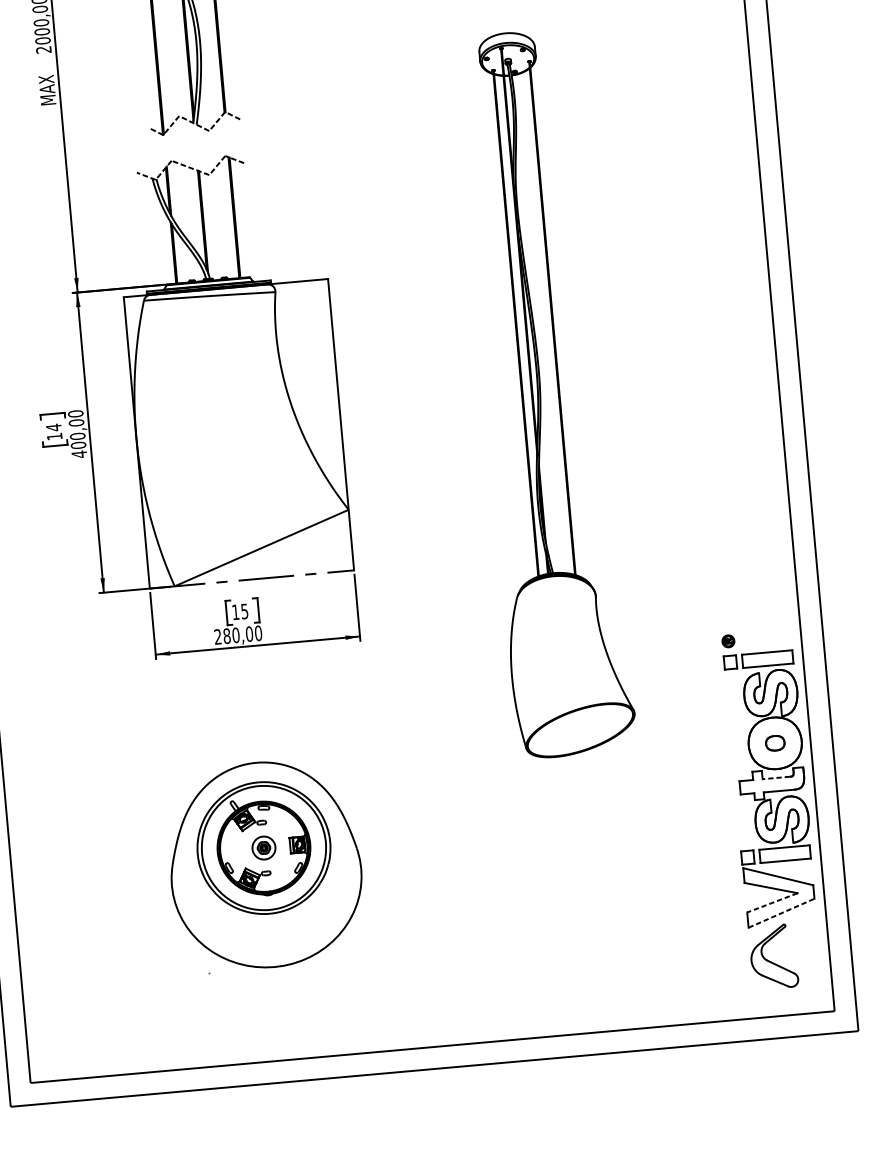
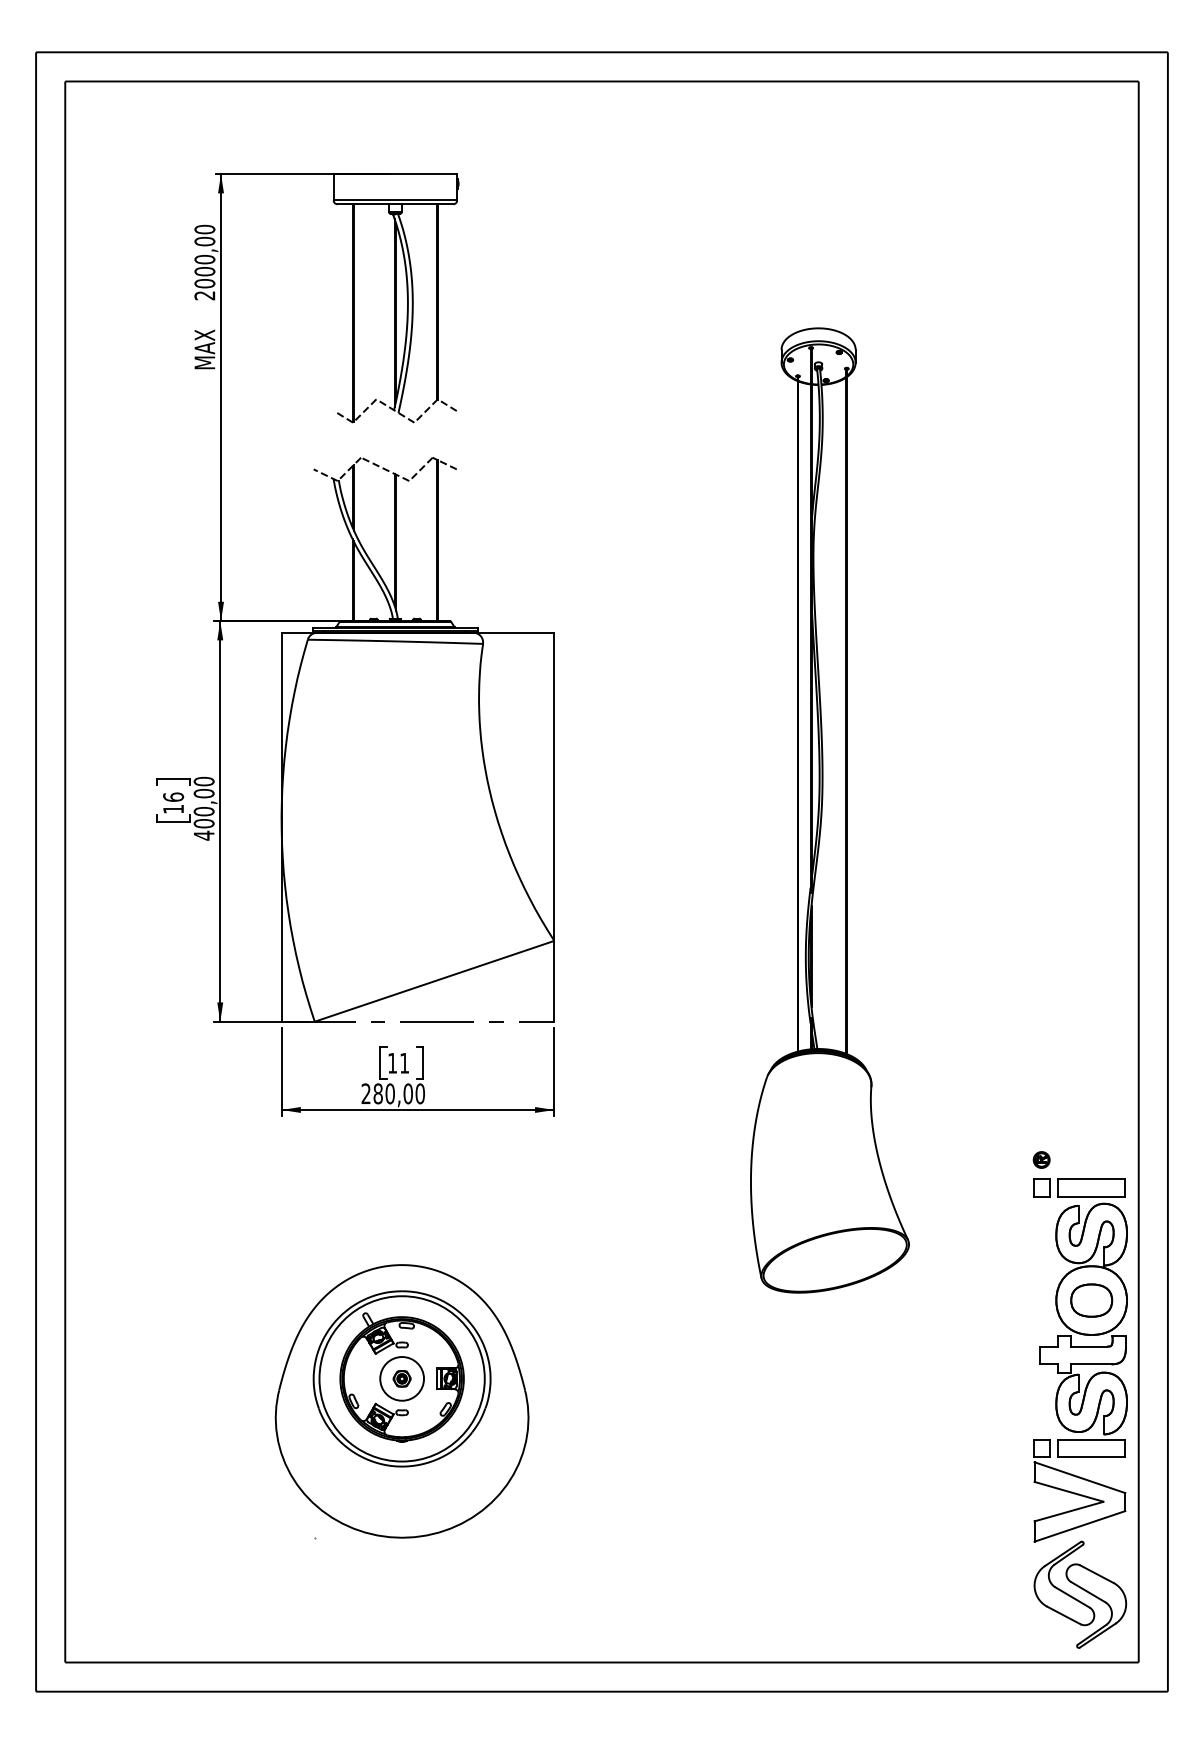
text: (53, 427) -> (173, 797), 14 -> 16
text: (244, 611) -> (404, 1063), 15 -> 11
part: (775, 743) -> (1091, 1300), size x1.67
line: (775, 777) -> (1088, 1346), dashed -> solid
circle: (264, 847) -> (402, 1378), size x1.43
line: (771, 902) -> (1068, 1511), dashed -> solid
line: (781, 913) -> (1079, 1526), dashed -> solid
part: (800, 966) -> (1098, 1599), added

